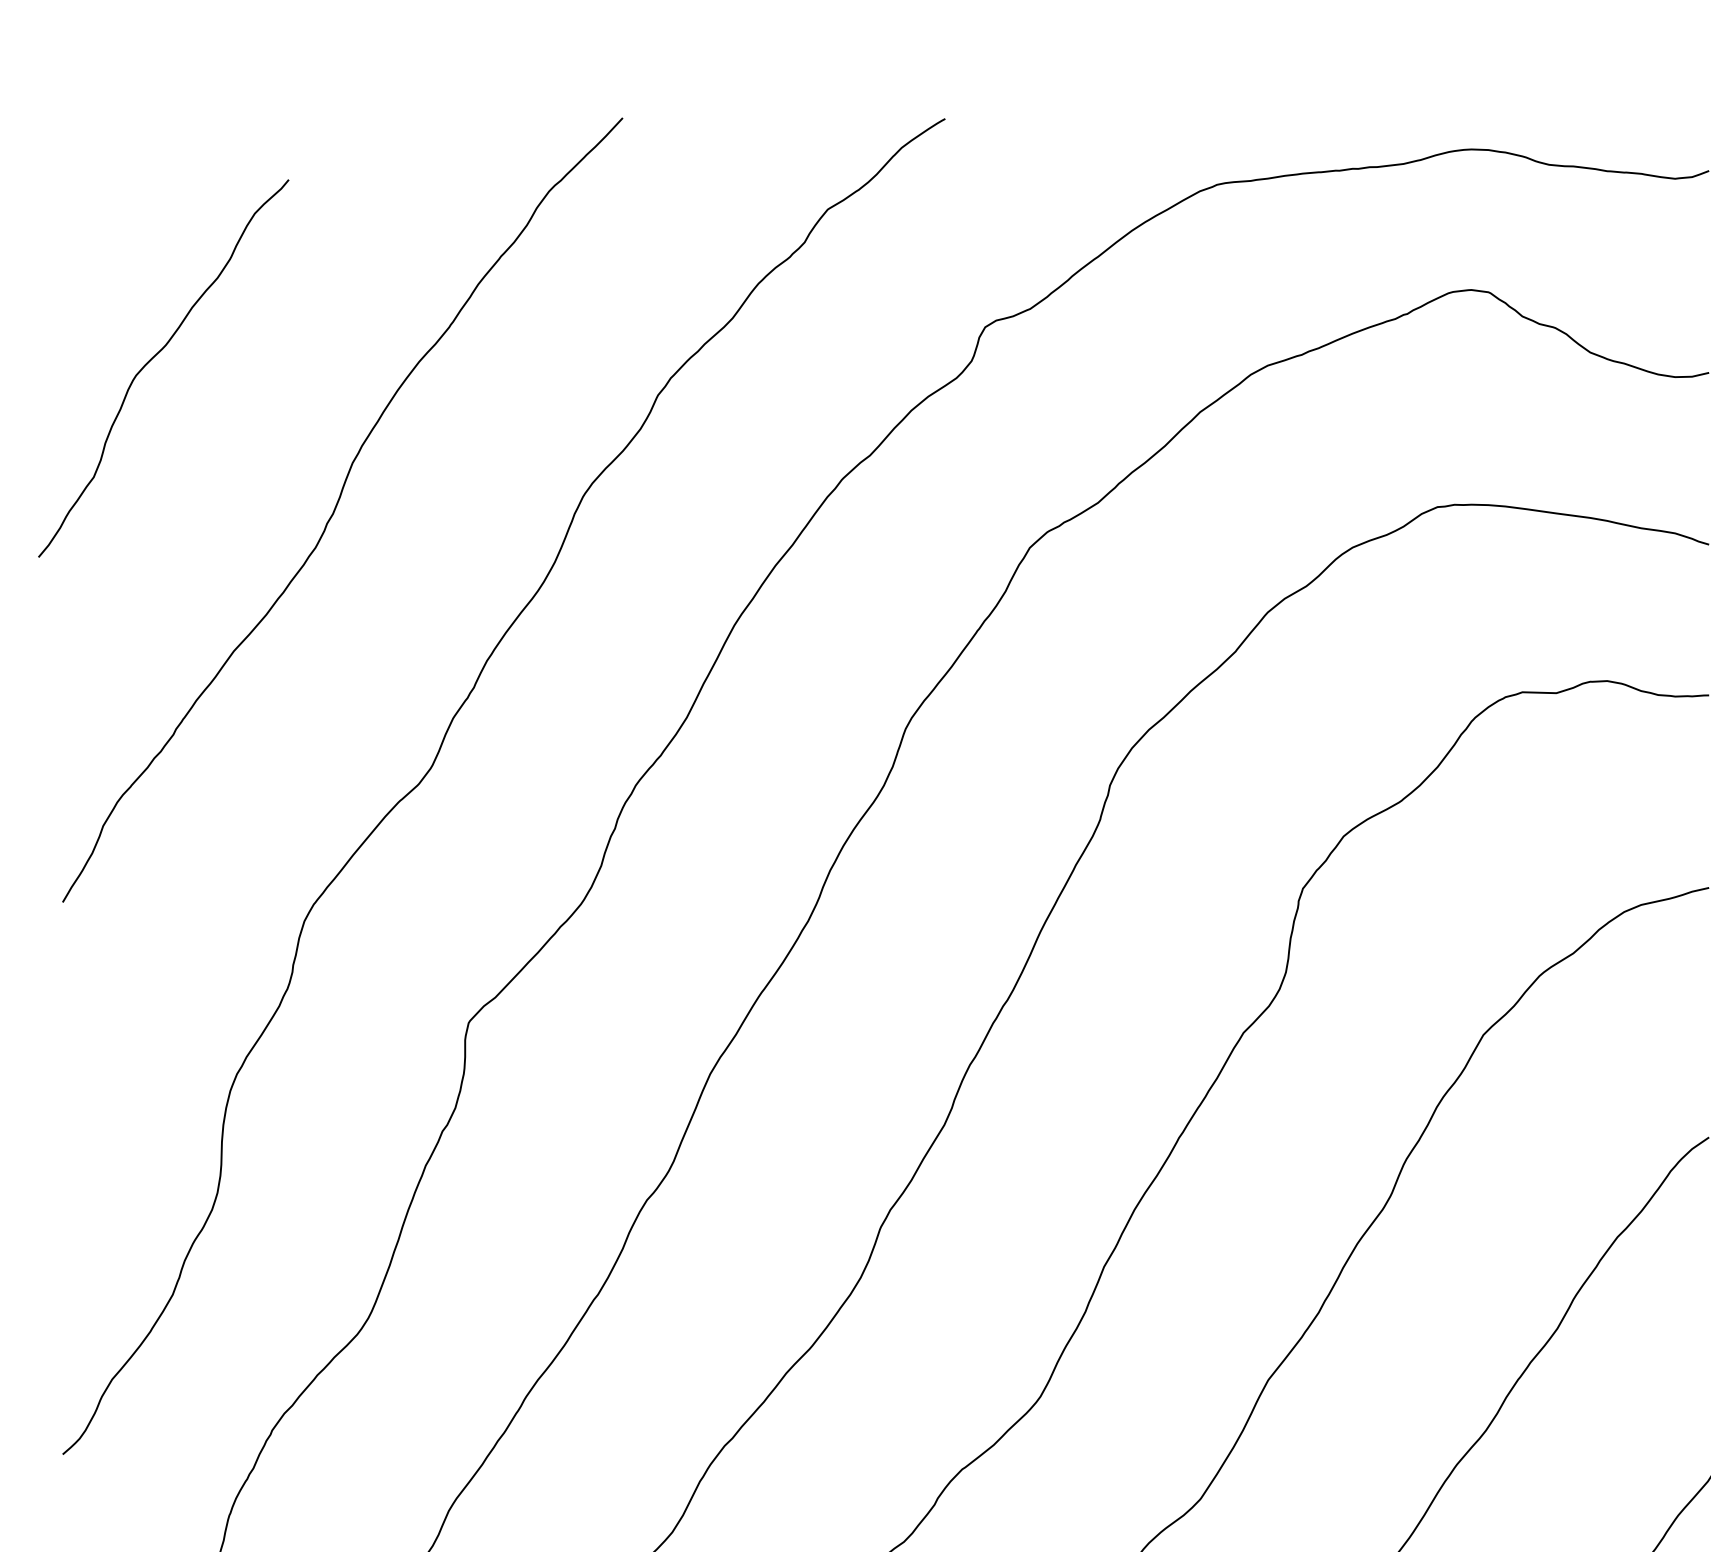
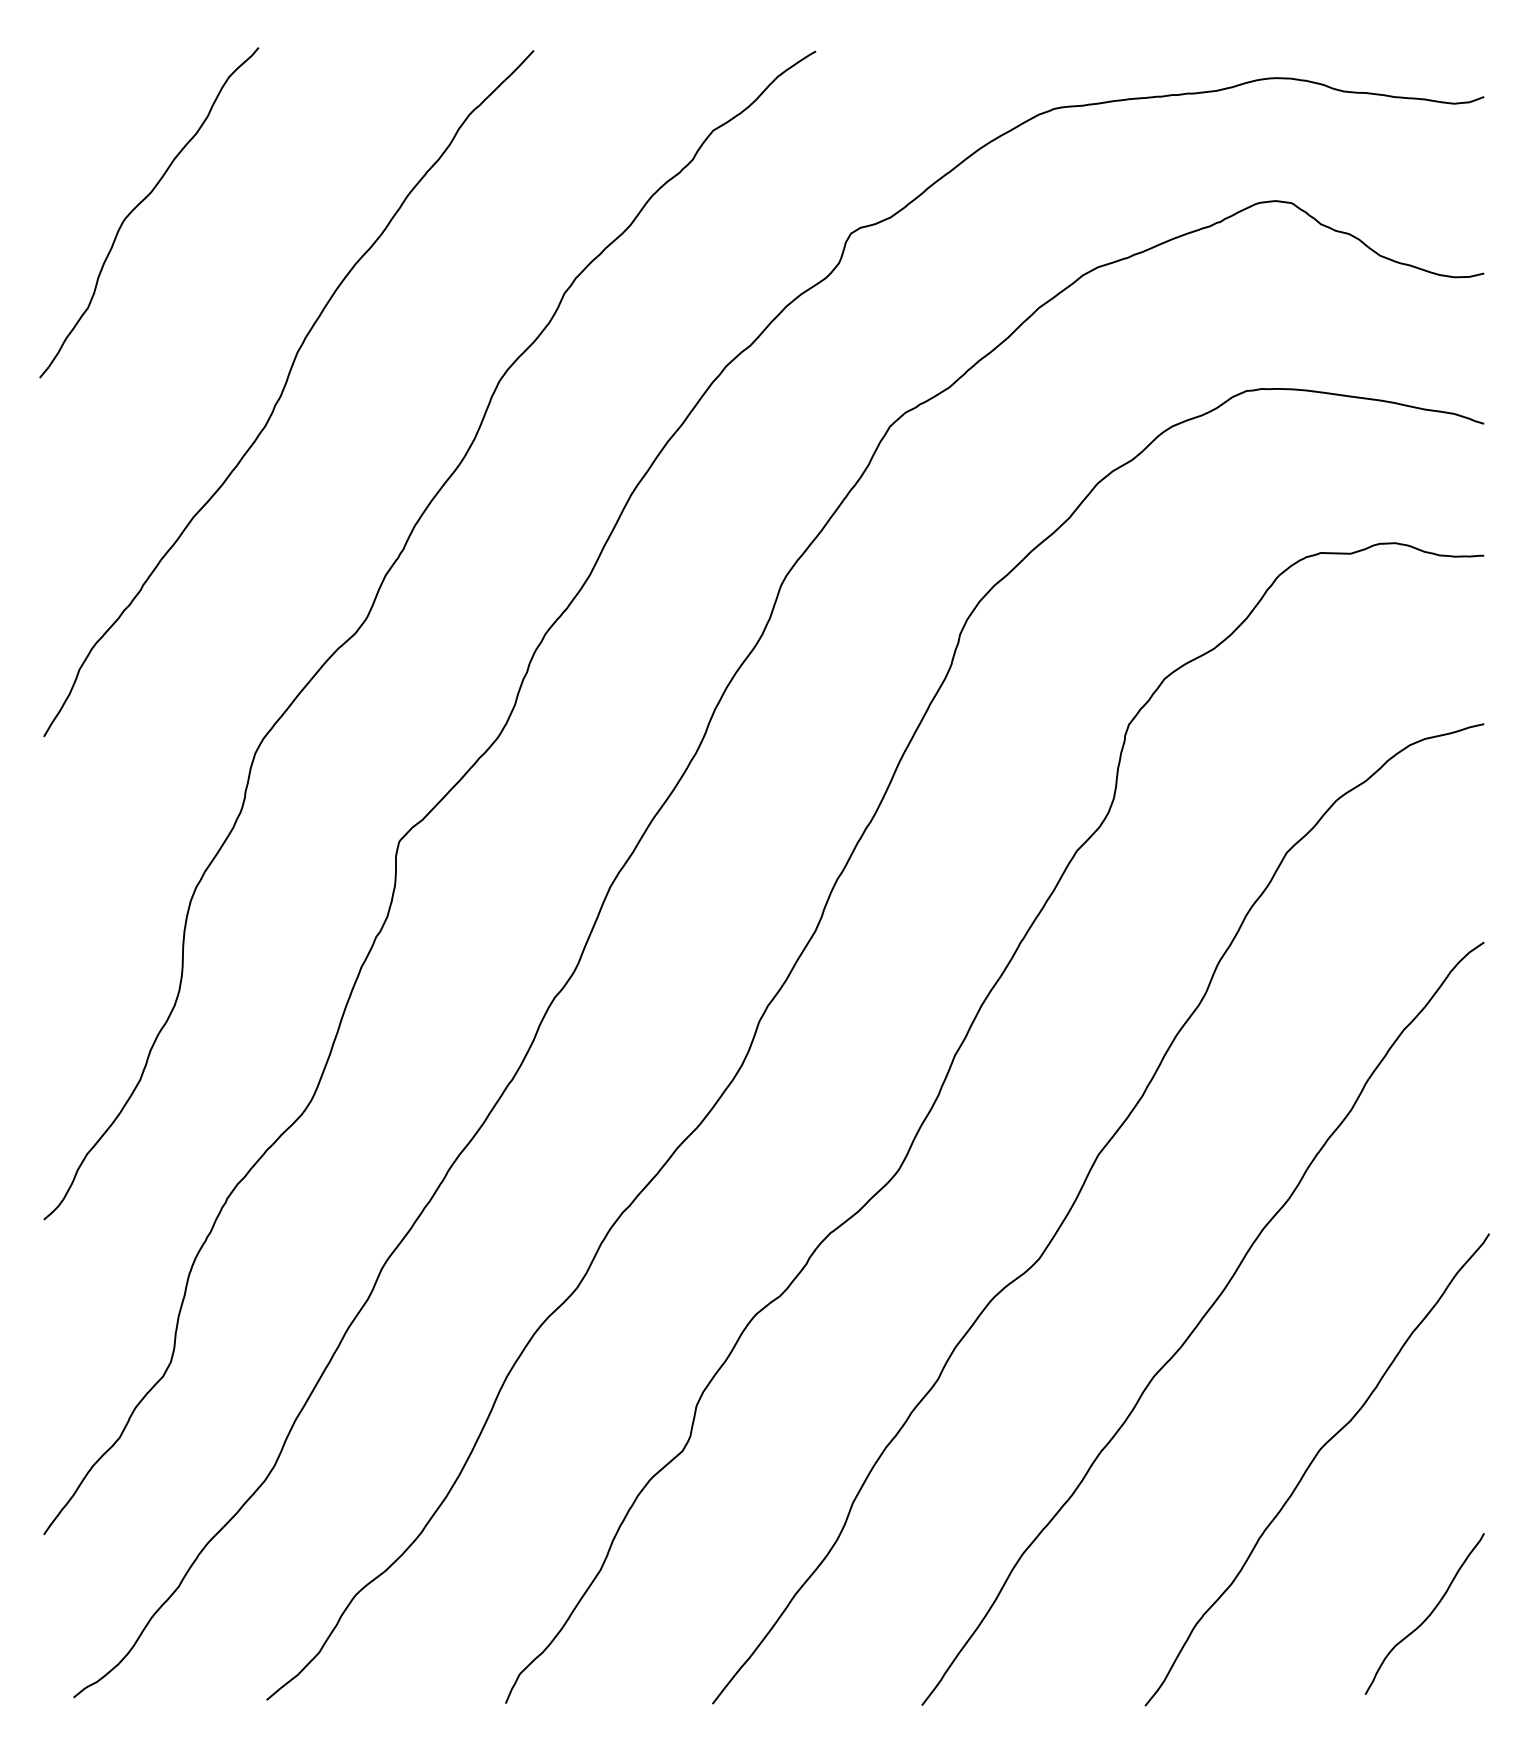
curve: (154, 357) -> (141, 203), moved

